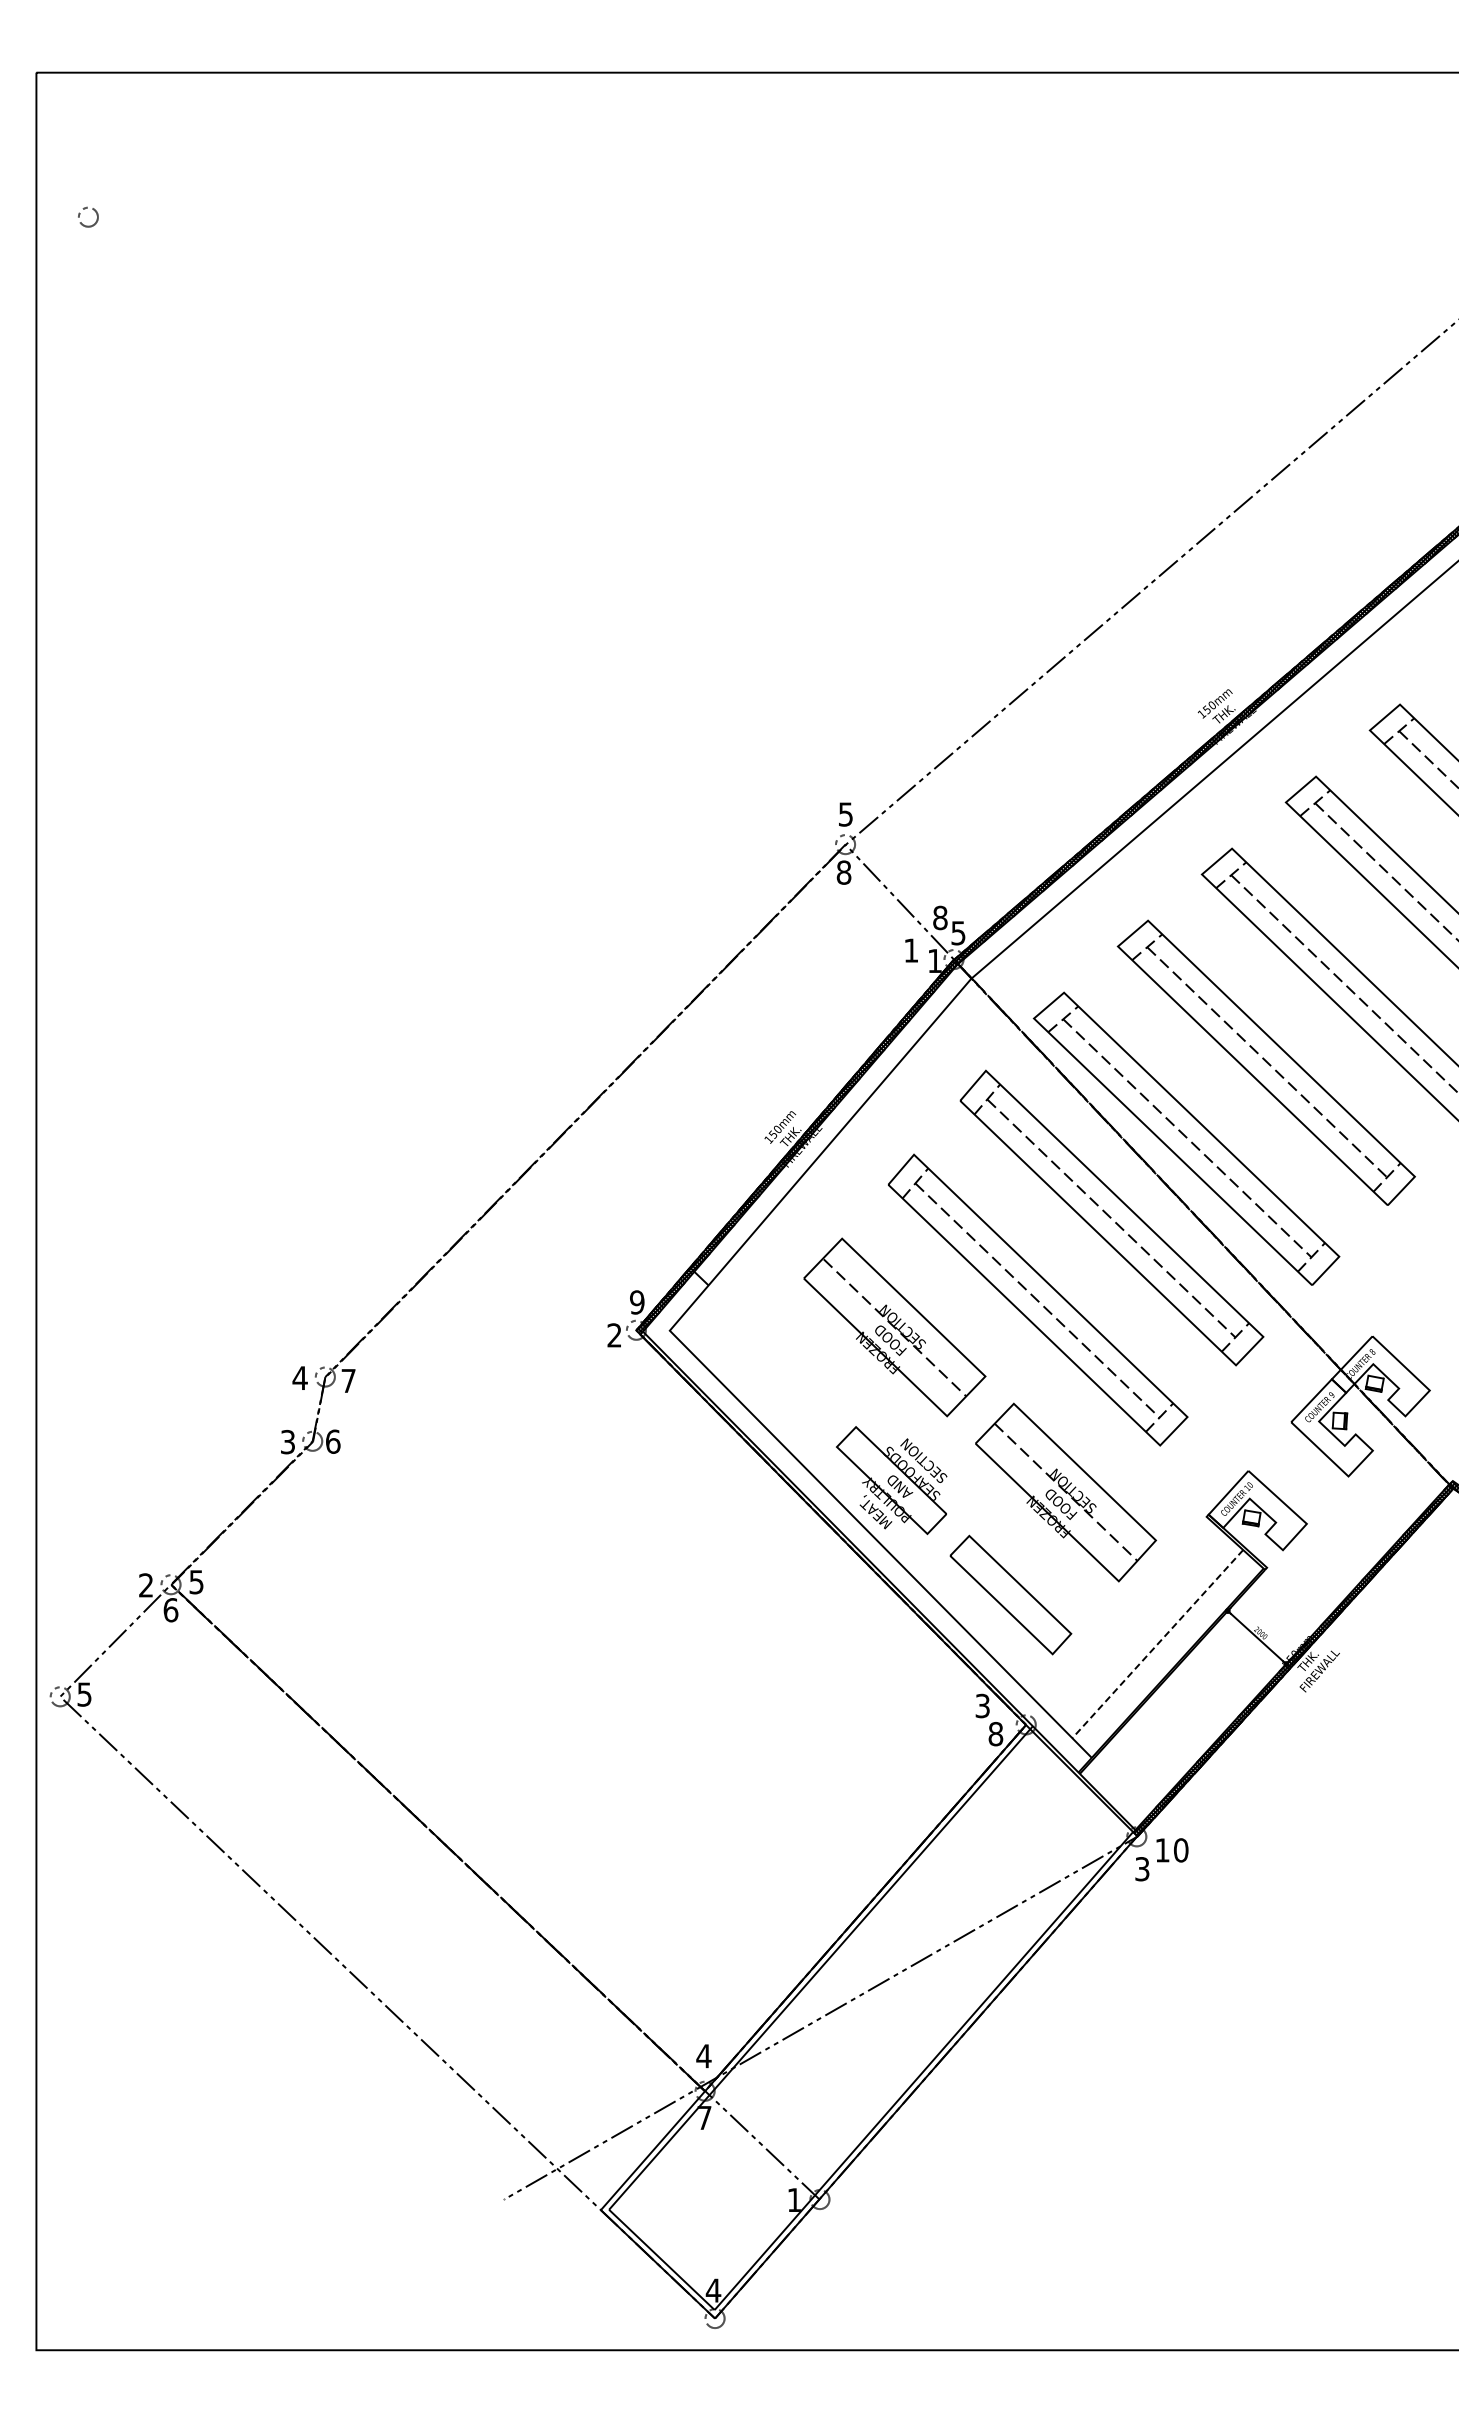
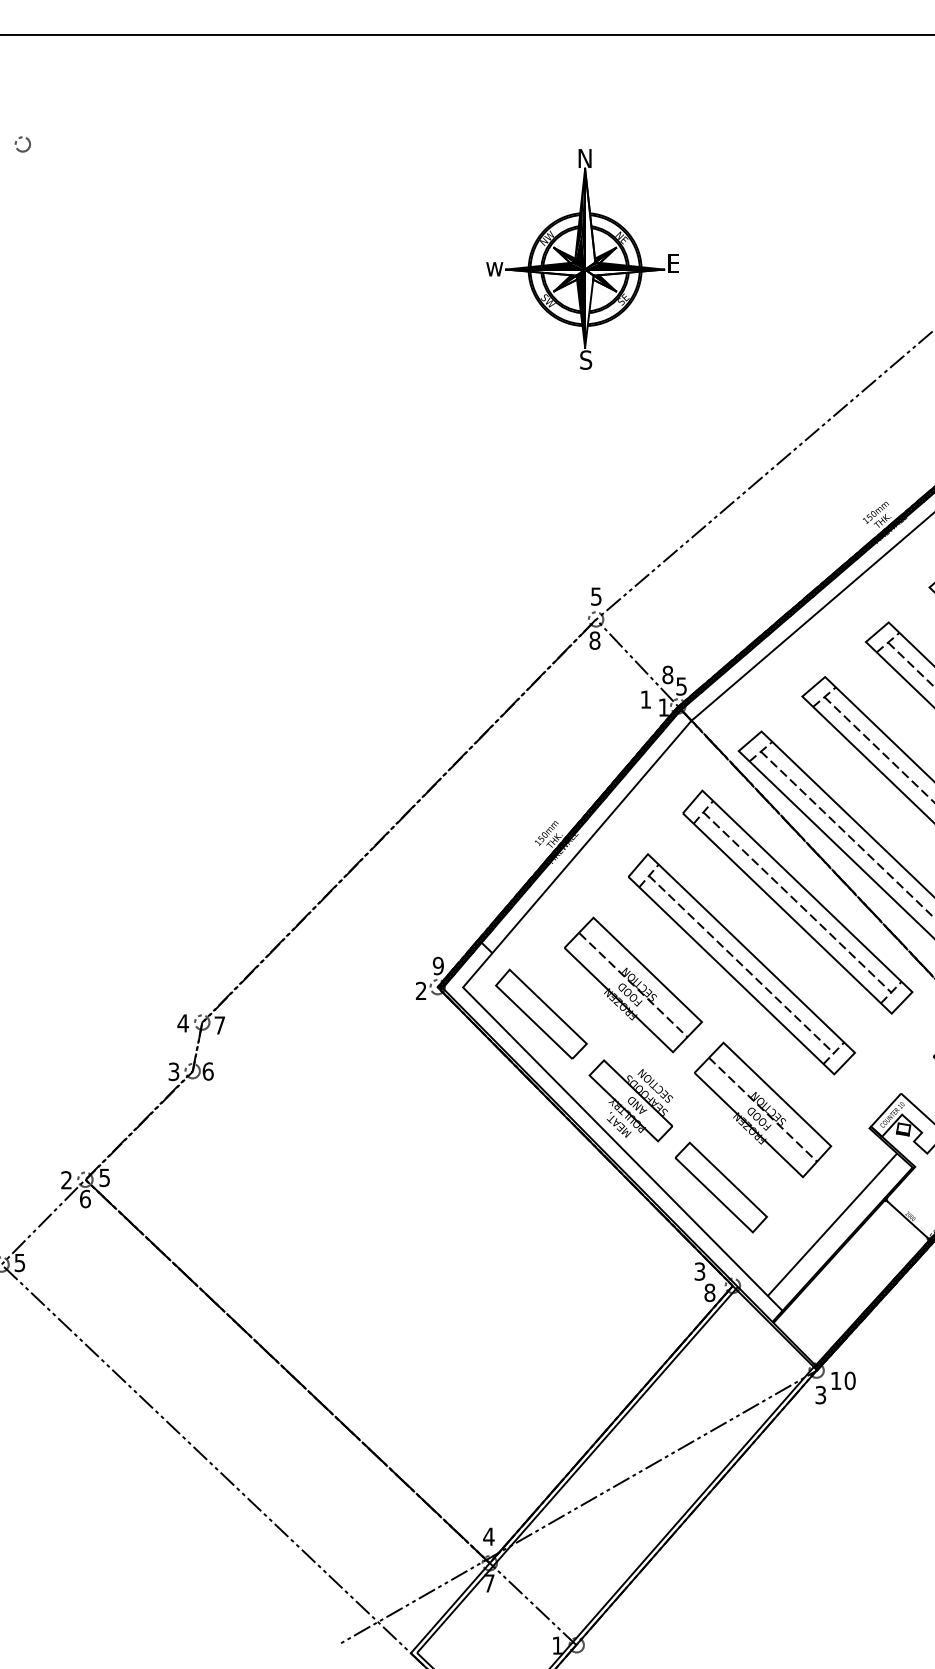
part: (827, 369) -> (582, 259), added
part: (773, 1365) -> (541, 1013), added
line: (1157, 1644) -> (832, 1225), dashed -> solid

